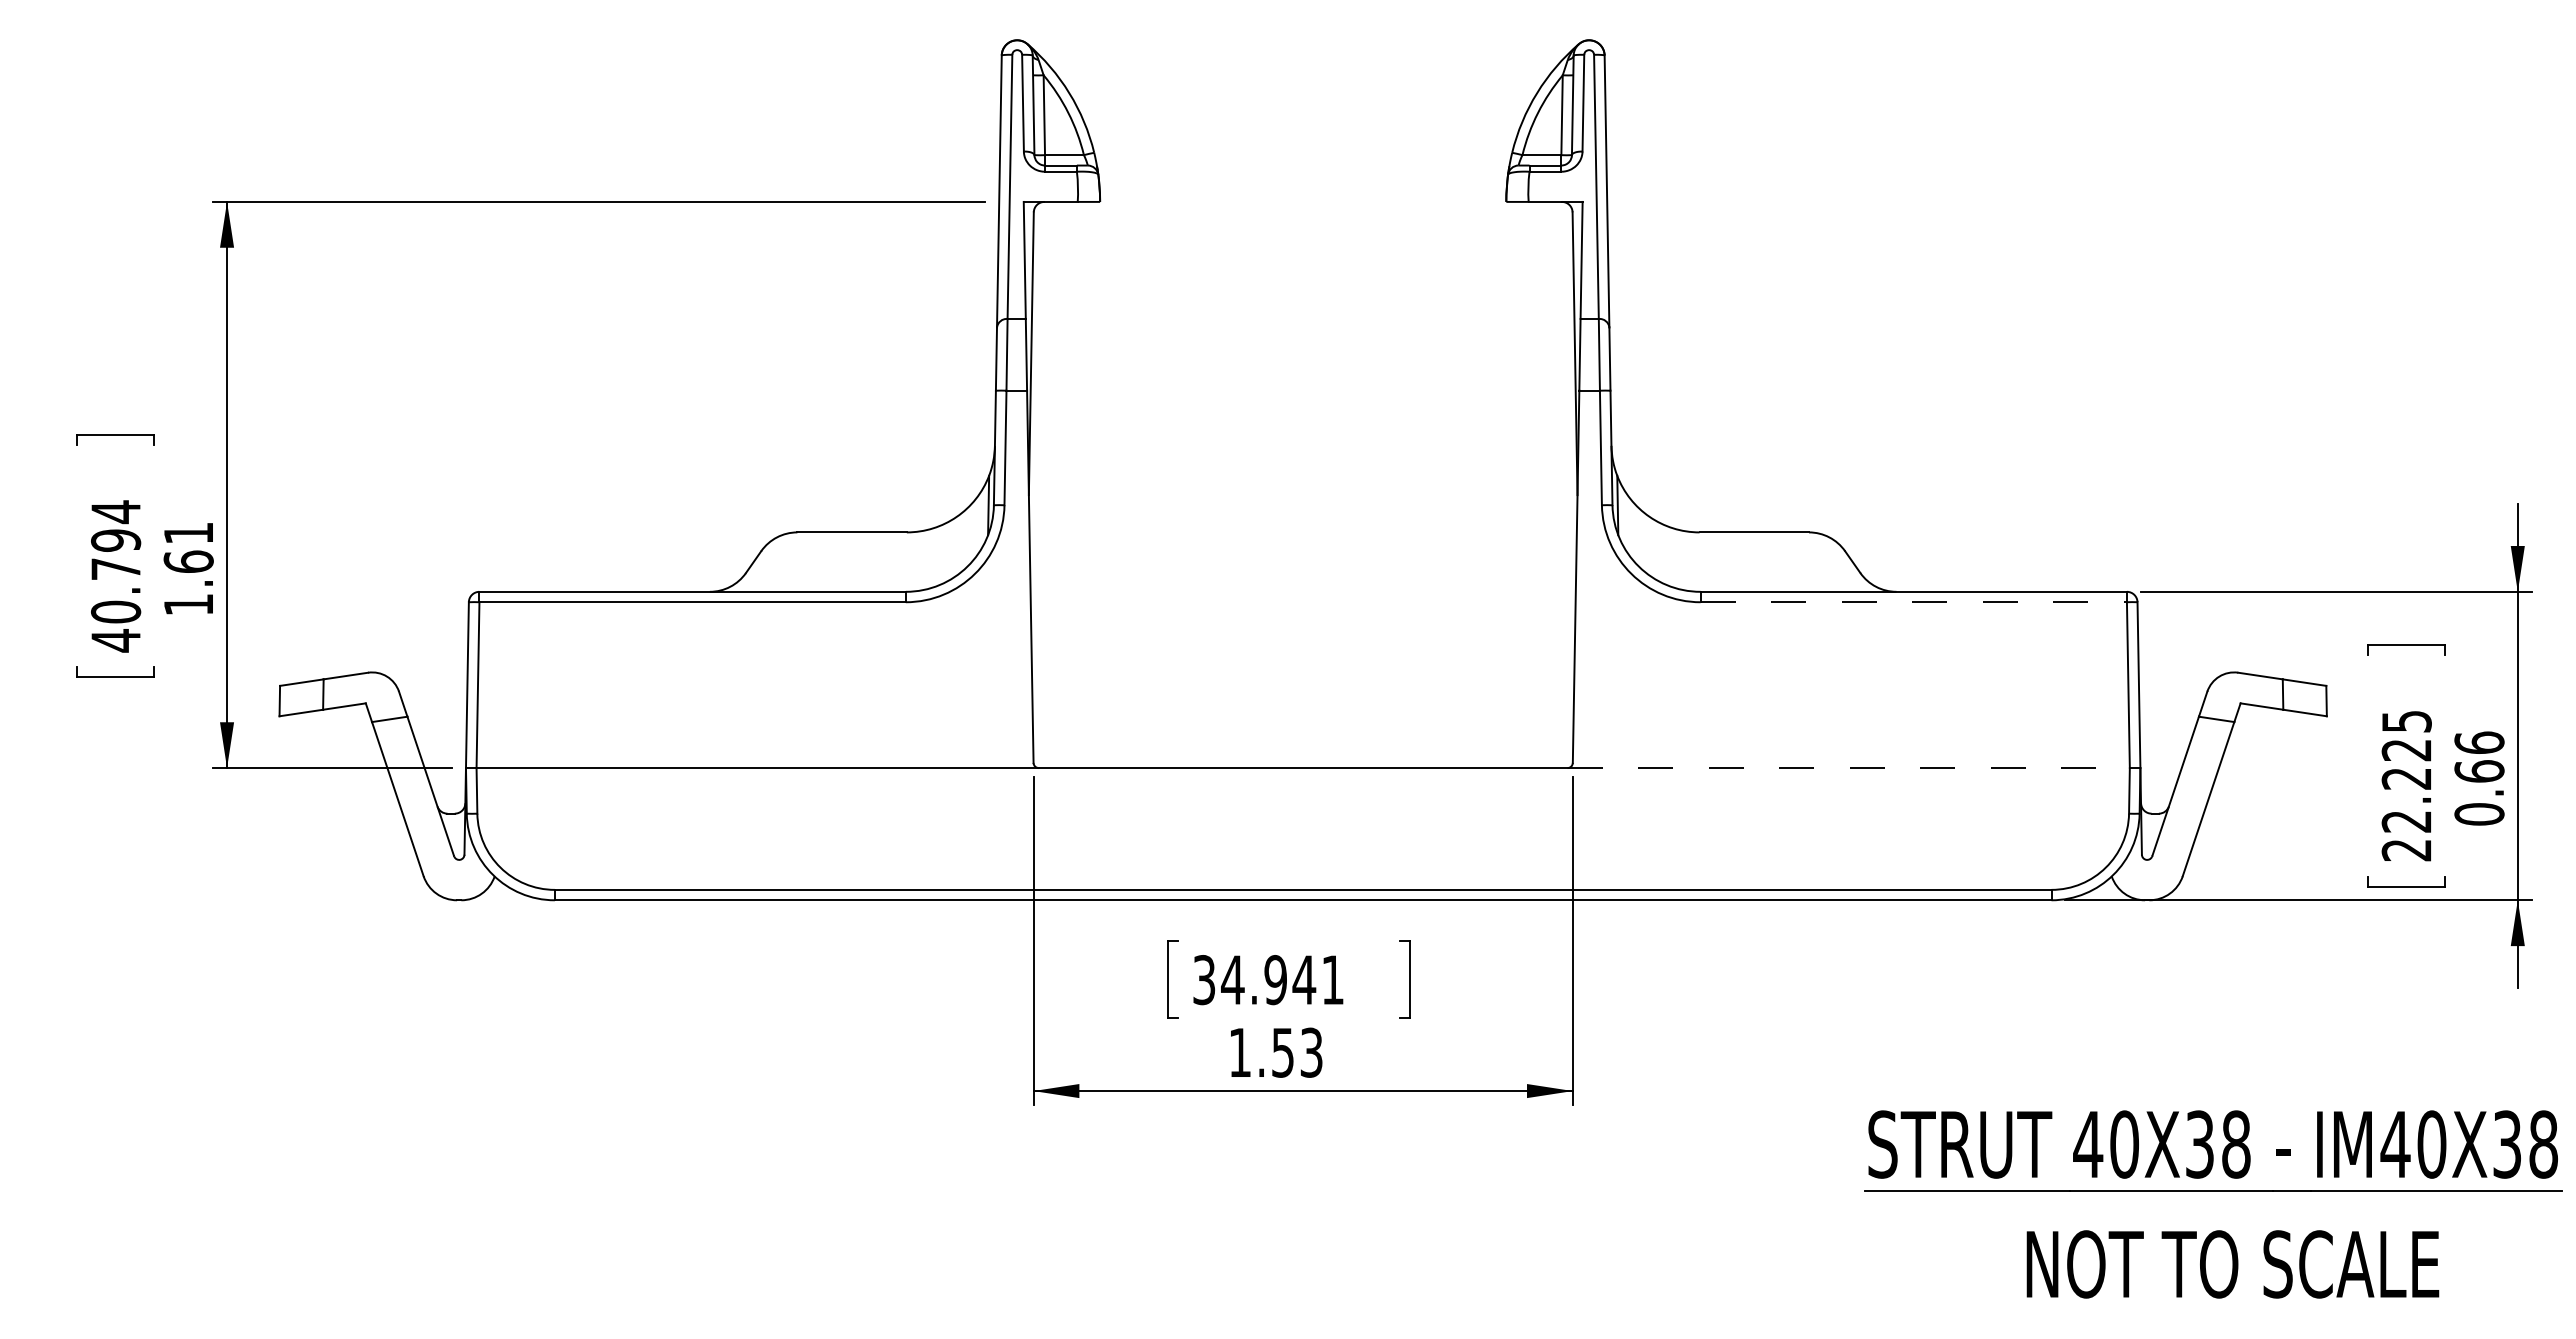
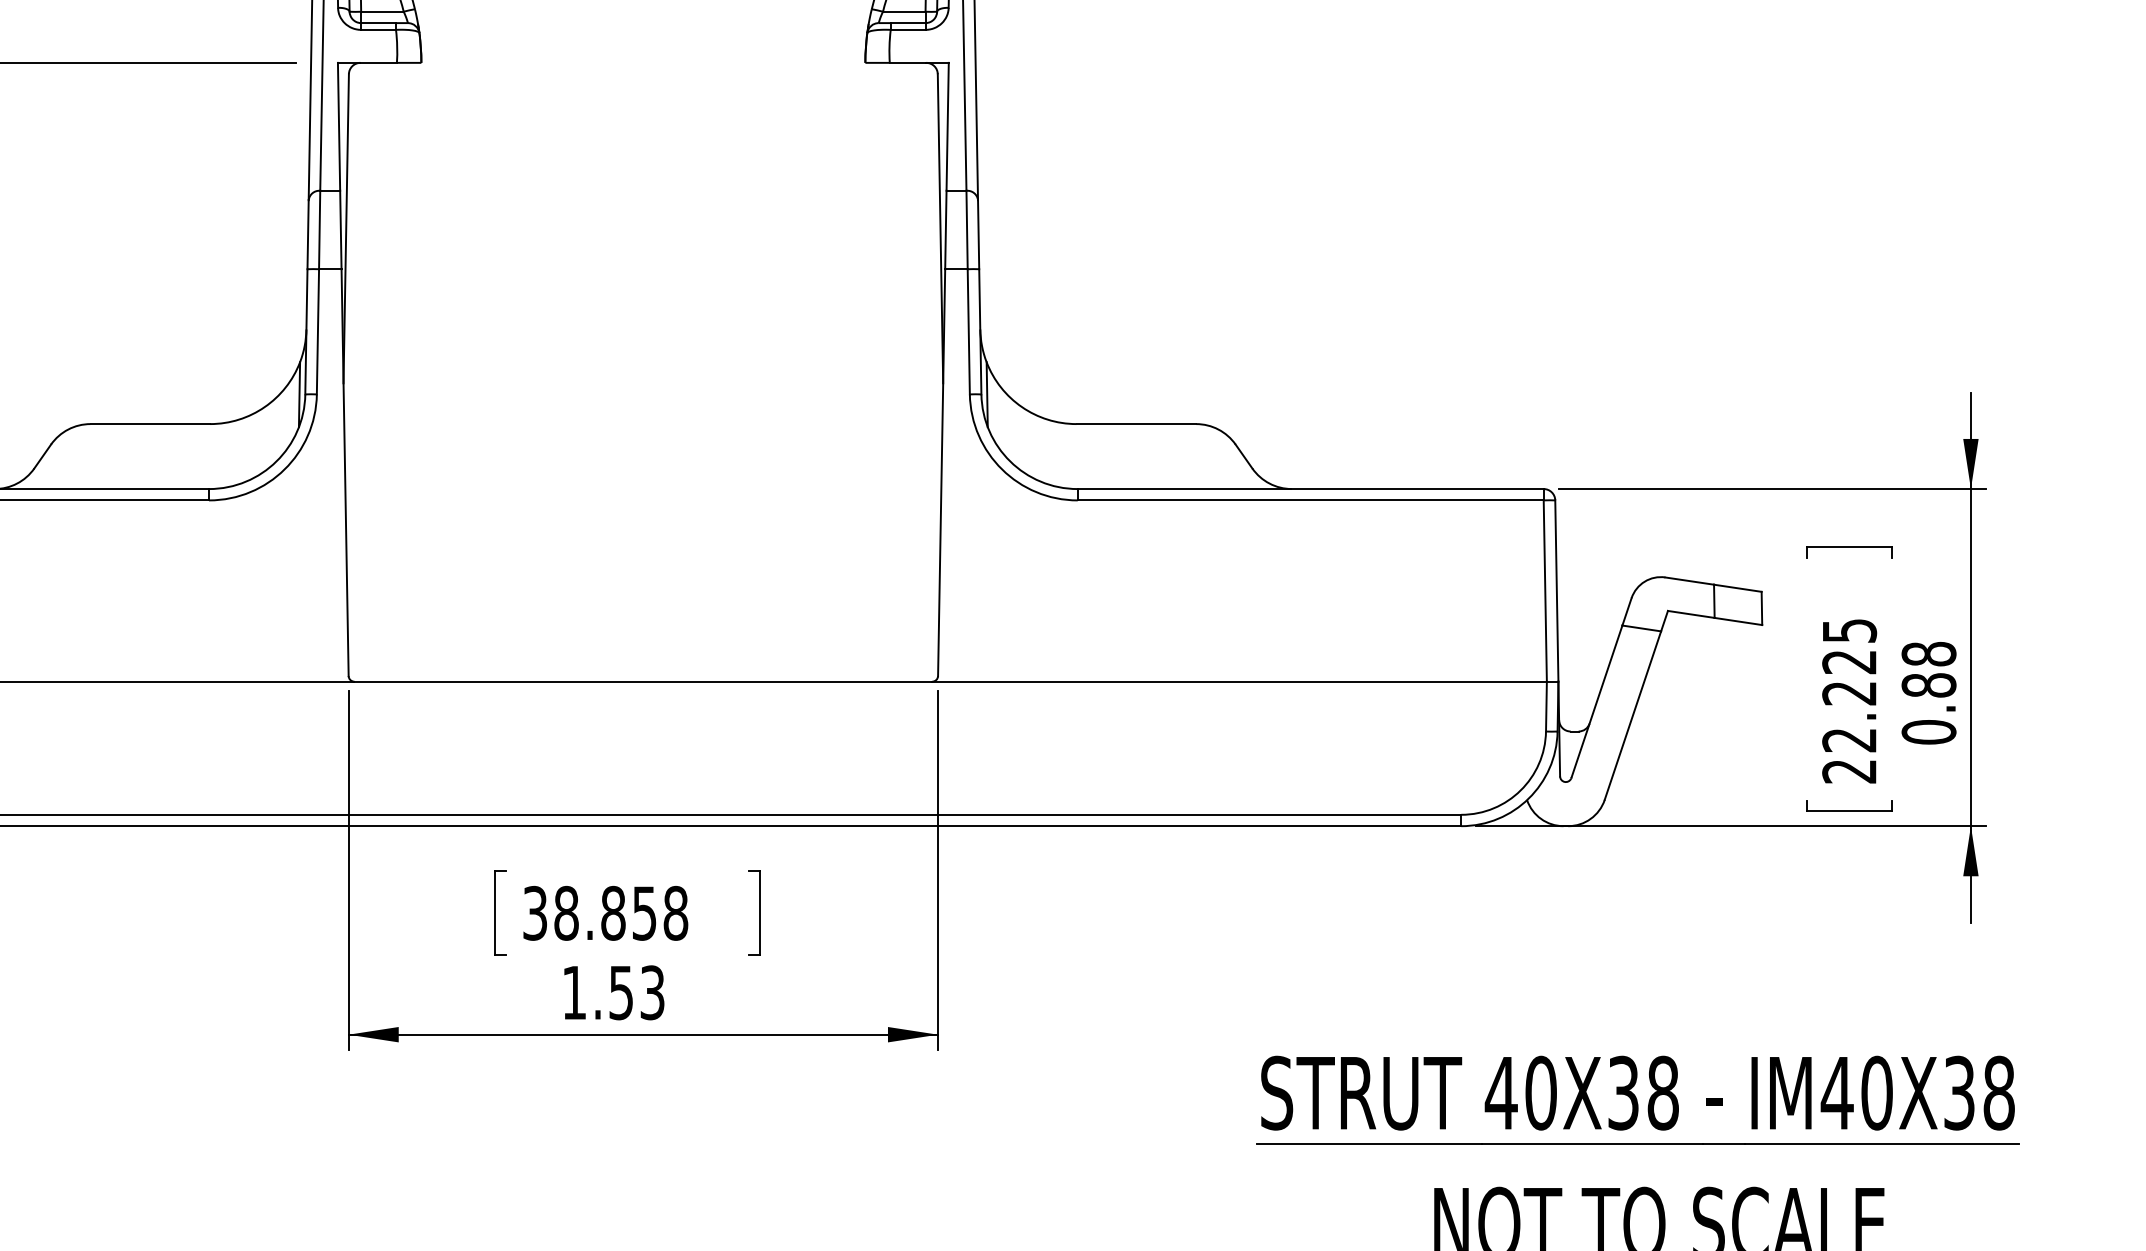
line: (1914, 602) -> (1311, 500), dashed -> solid
text: (2479, 756) -> (1929, 669), 0.66 -> 0.88
line: (1849, 768) -> (1240, 682), dashed -> solid
text: (1282, 980) -> (620, 913), 34.941 -> 38.858

